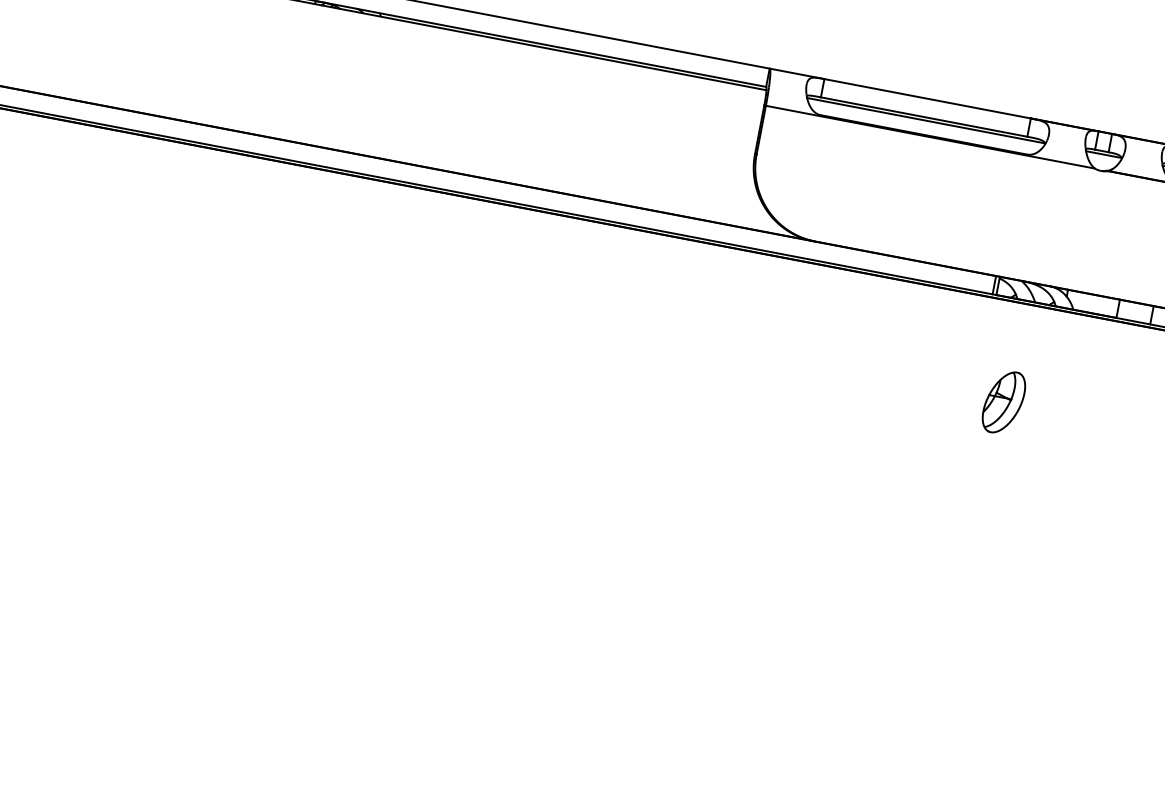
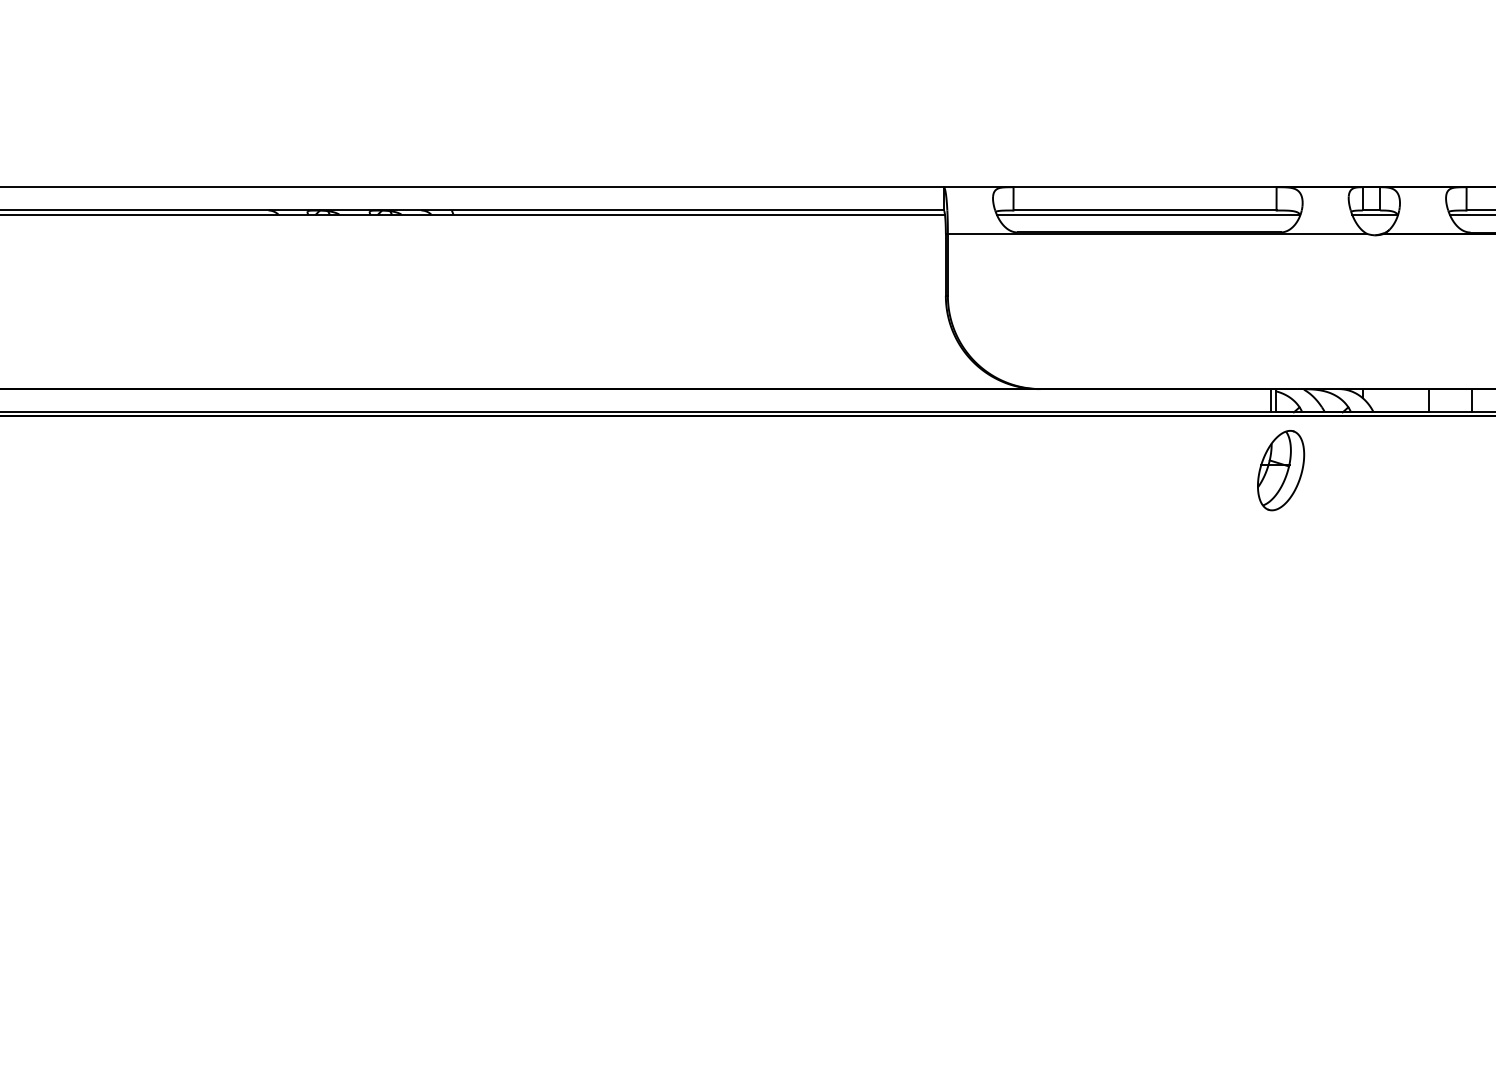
part: (1004, 402) -> (1281, 470), moved

